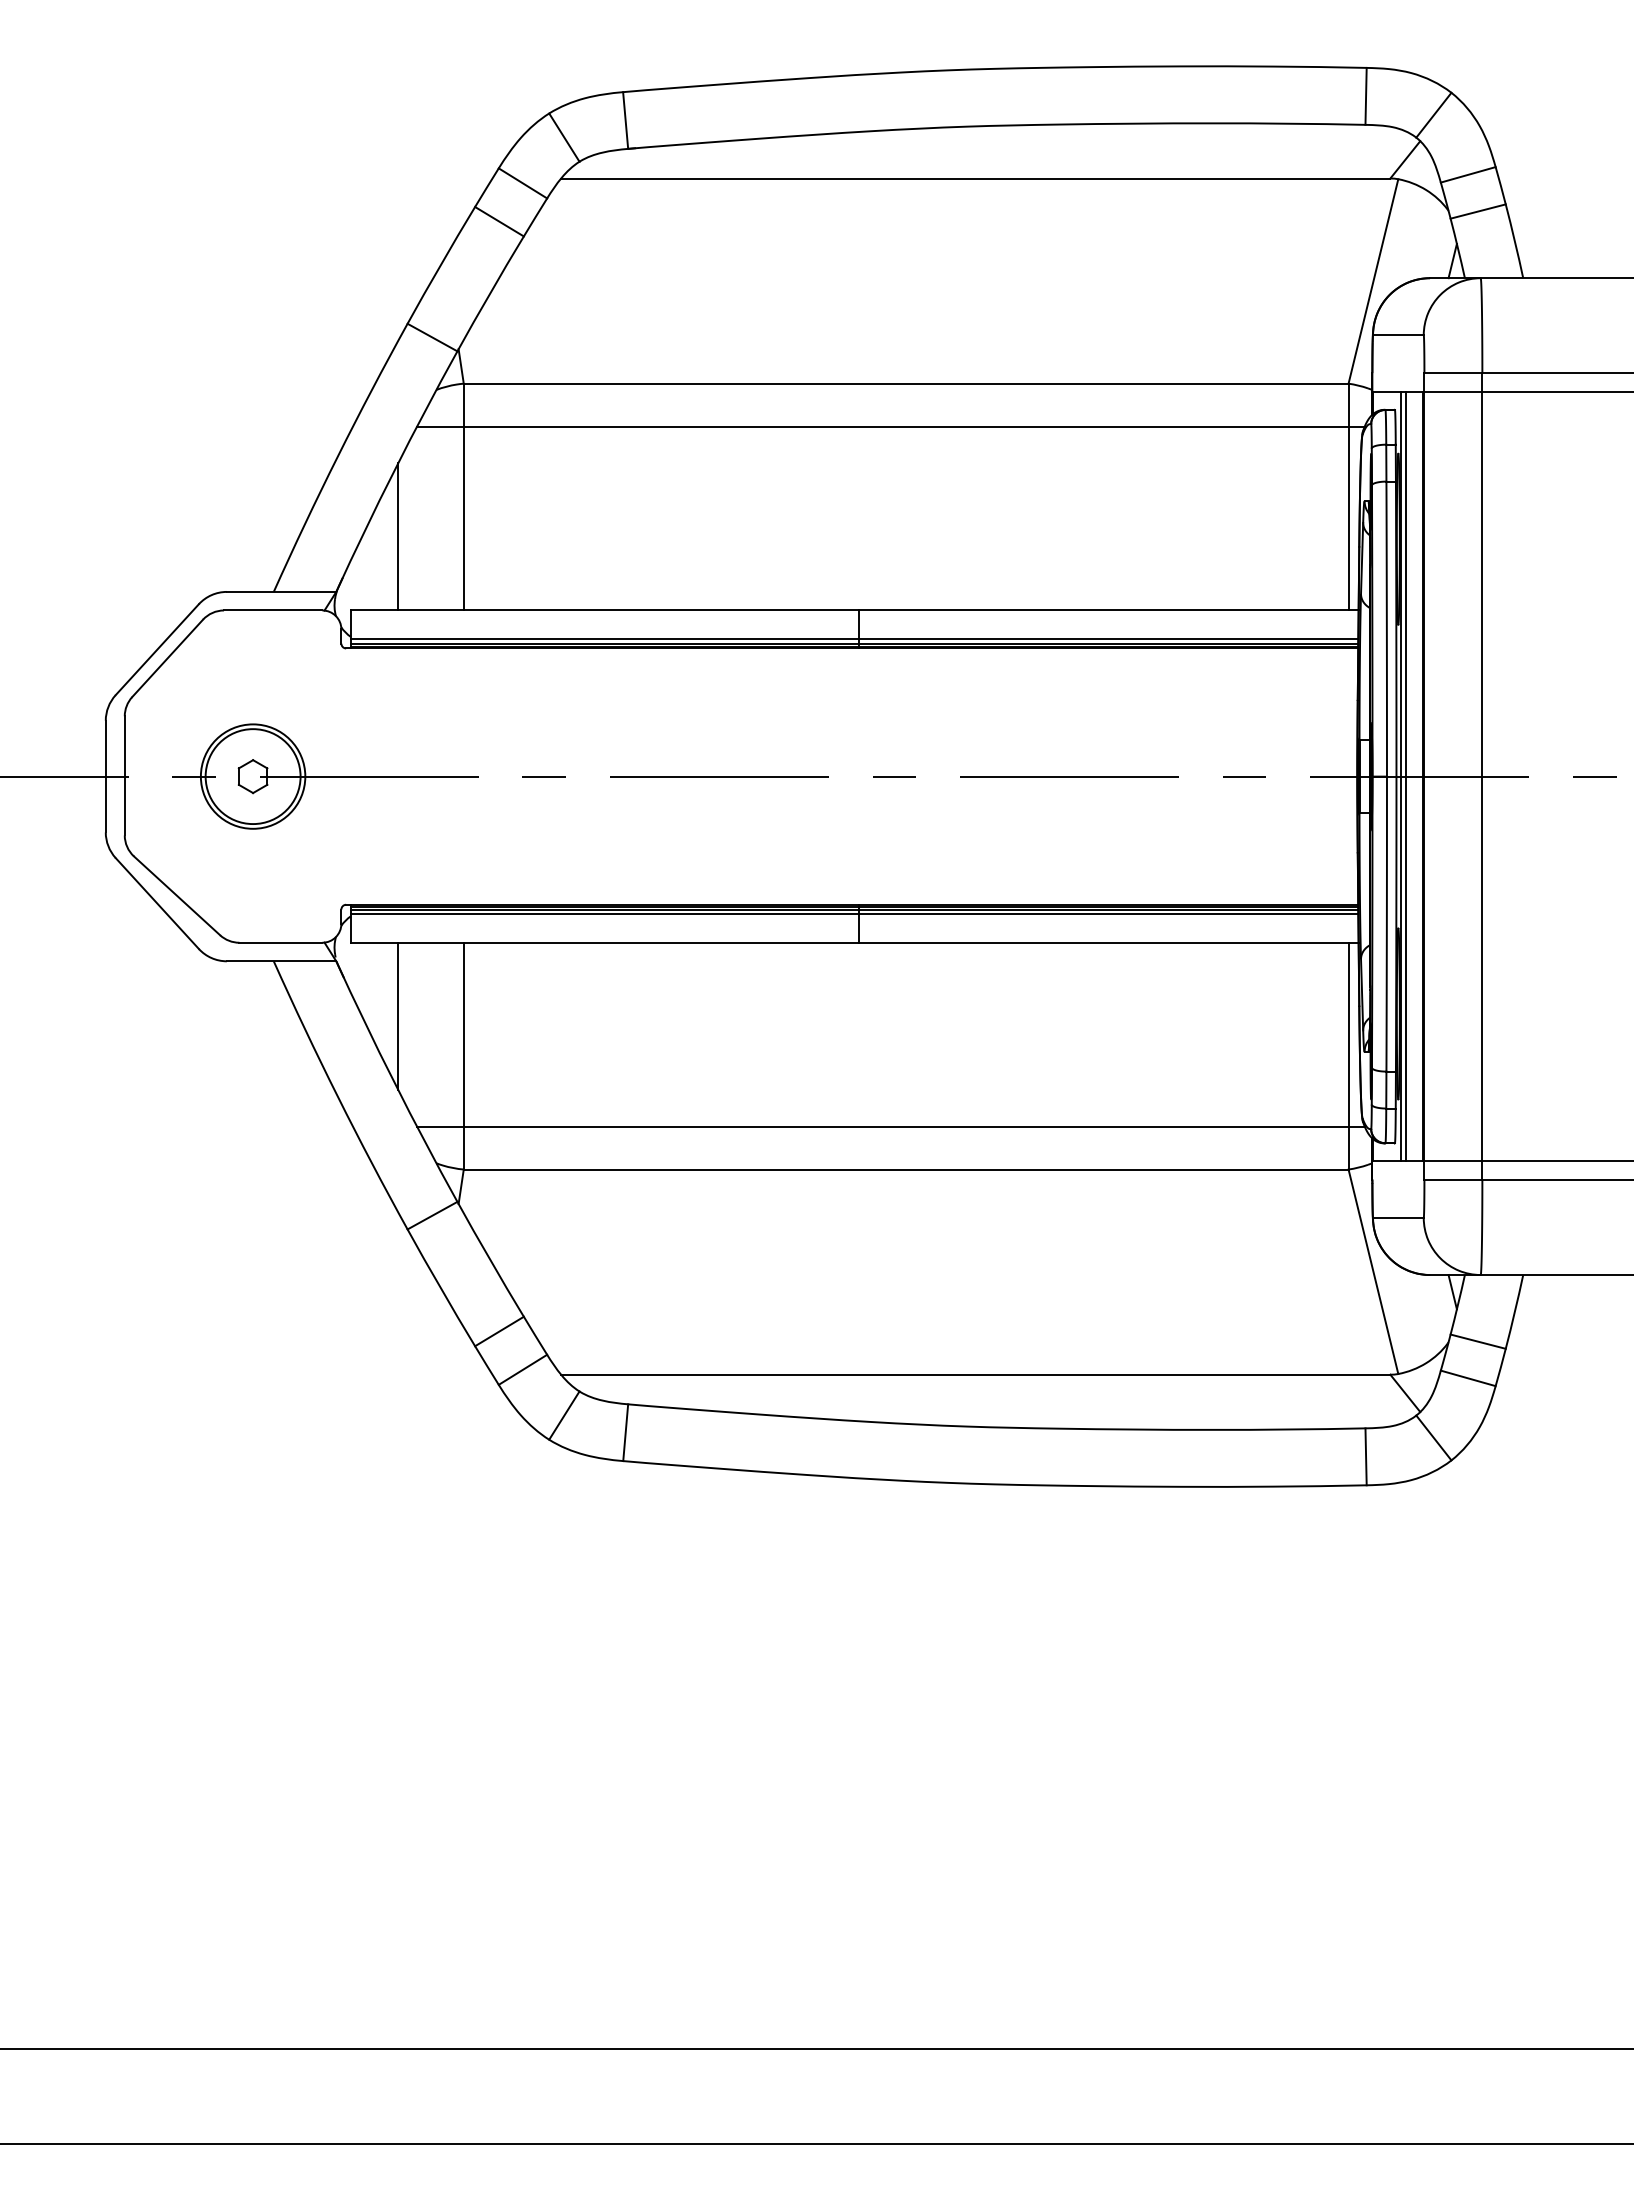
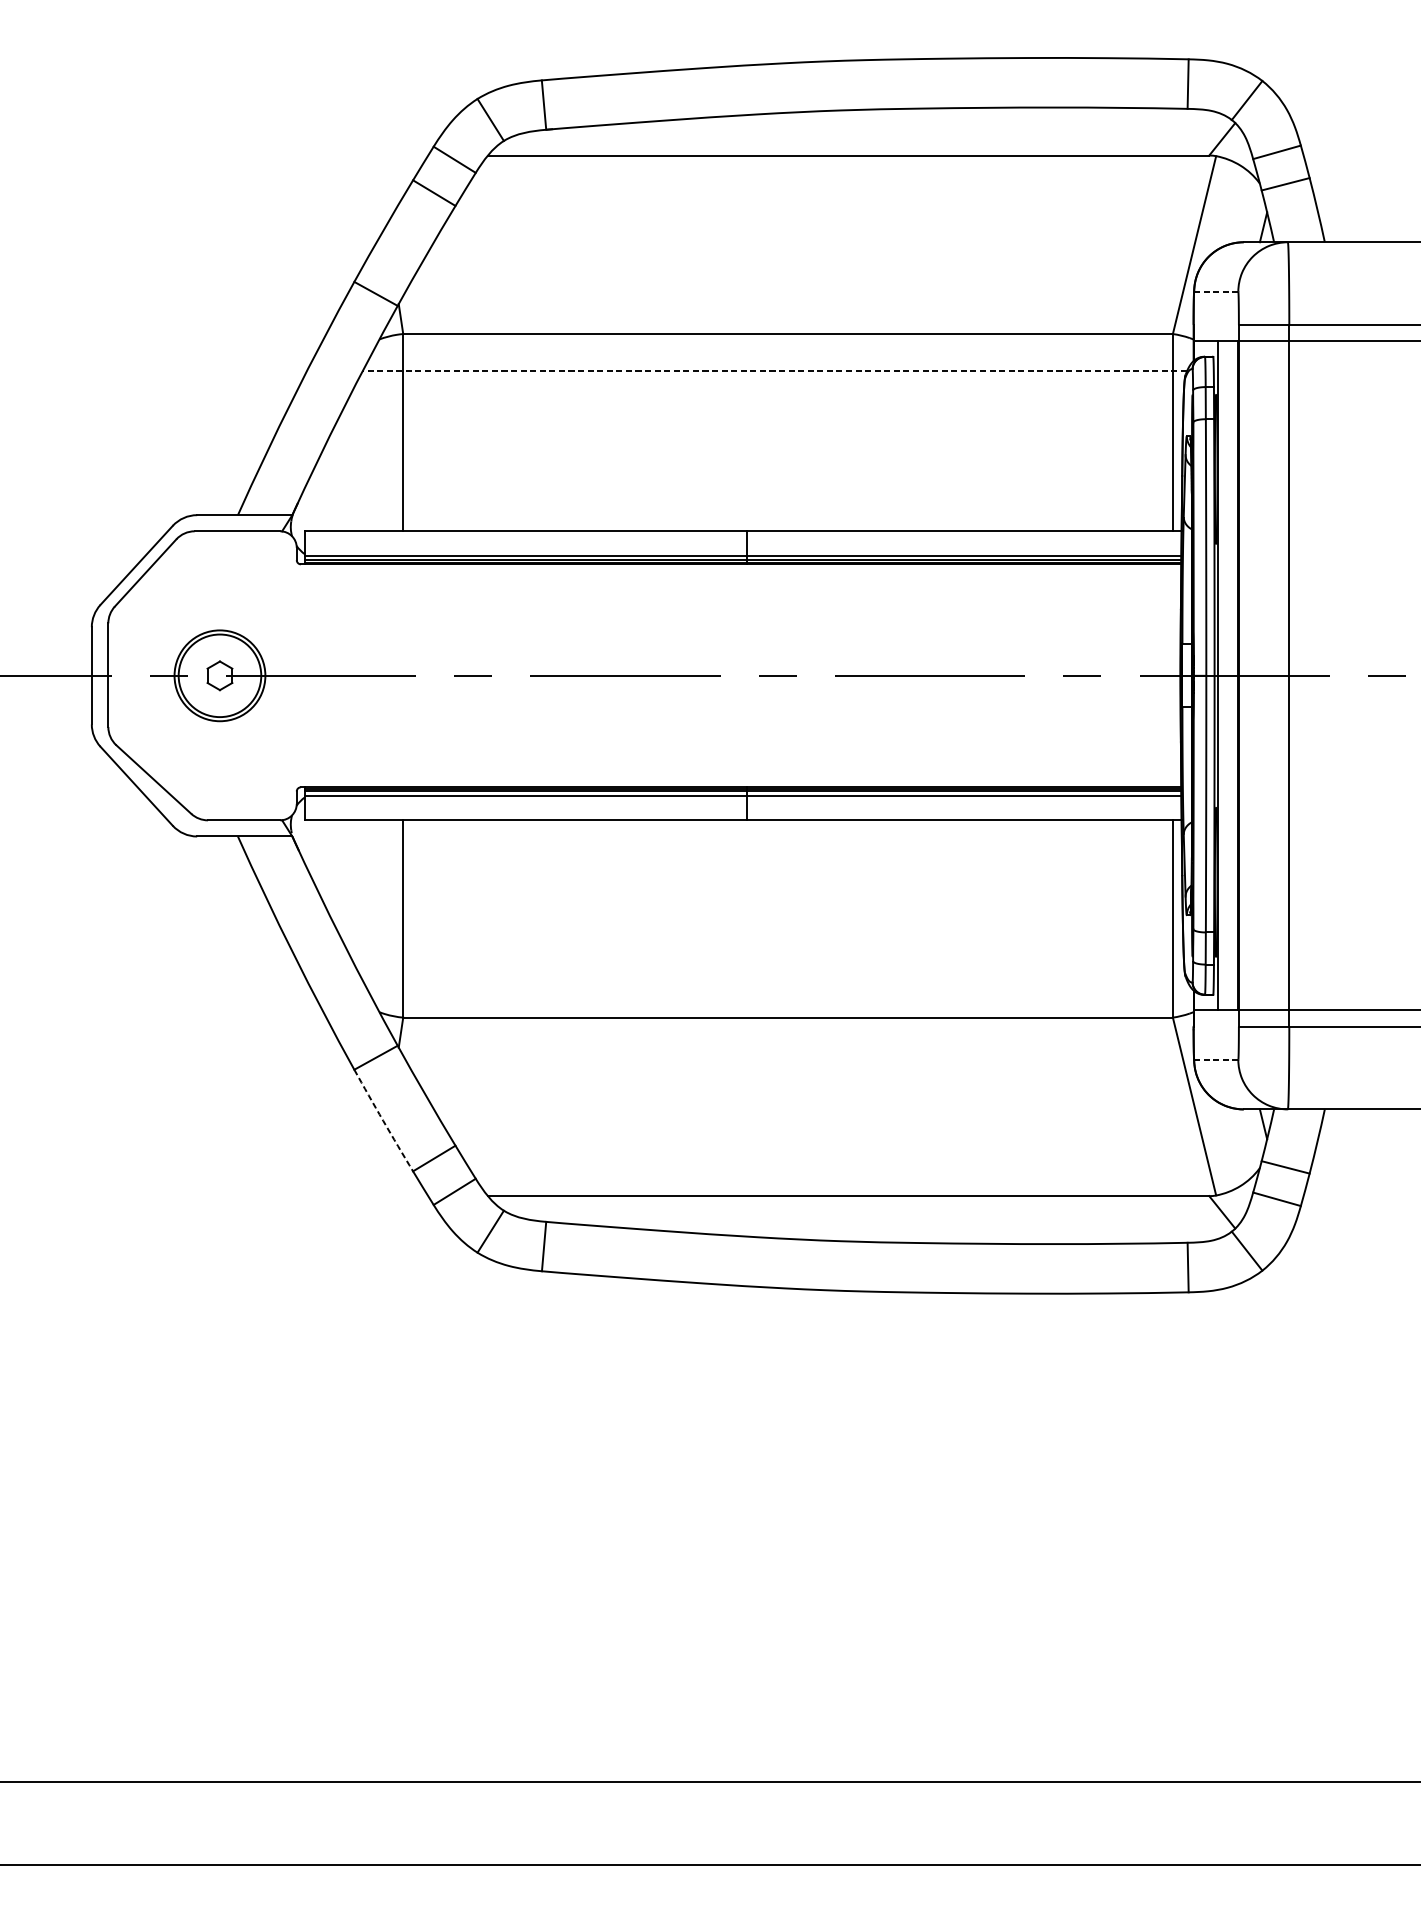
line: (1398, 335) -> (1216, 292), solid -> dashed
line: (890, 426) -> (774, 371), solid -> dashed
line: (398, 536) -> (346, 466), removed
line: (1405, 776) -> (1222, 675), removed
line: (398, 1016) -> (346, 884), removed
line: (890, 1126) -> (774, 980), removed
line: (1398, 1218) -> (1216, 1060), solid -> dashed
arc: (440, 1288) -> (382, 1121), solid -> dashed

